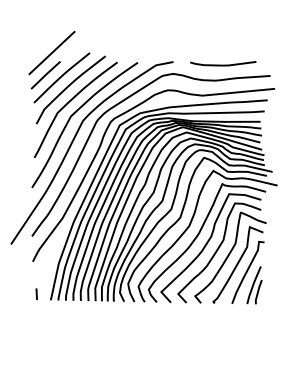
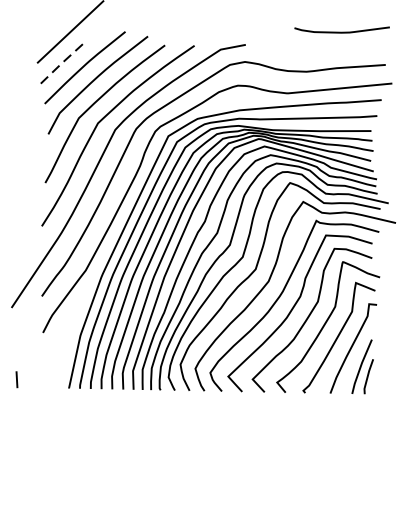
curve: (223, 64) -> (342, 31), moved
line: (45, 74) -> (61, 62), solid -> dashed
line: (36, 294) -> (16, 380), moved

